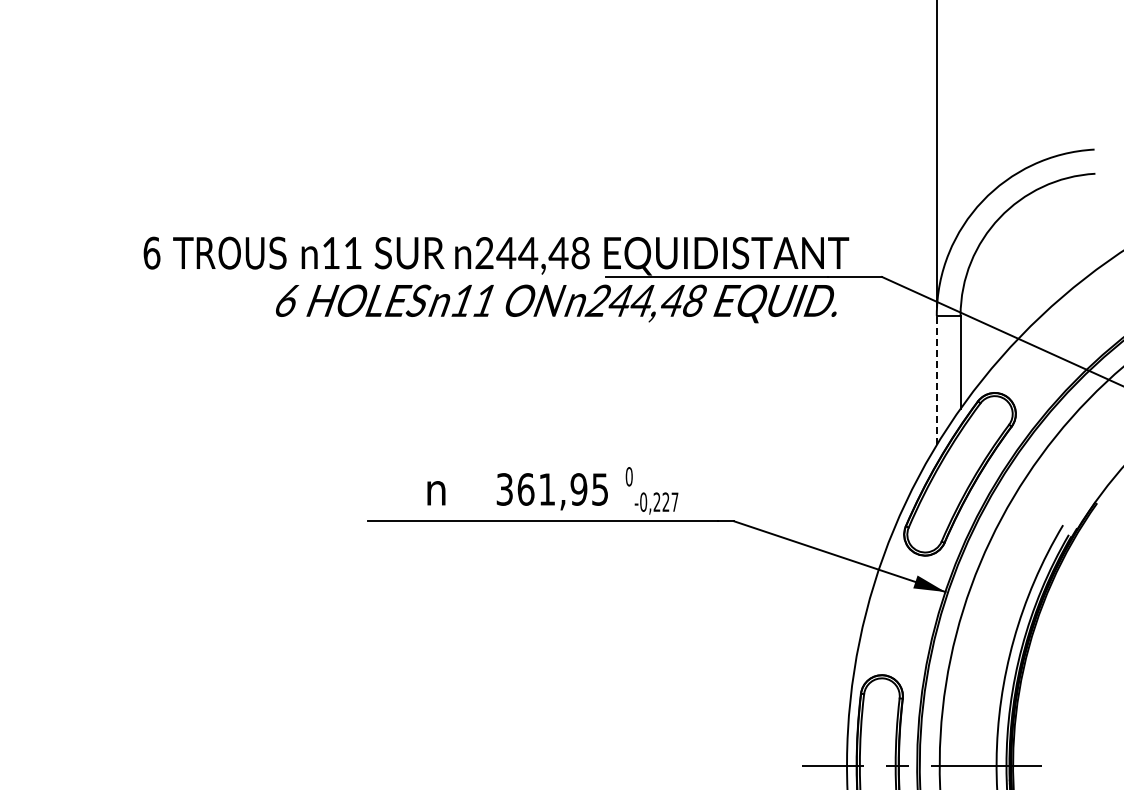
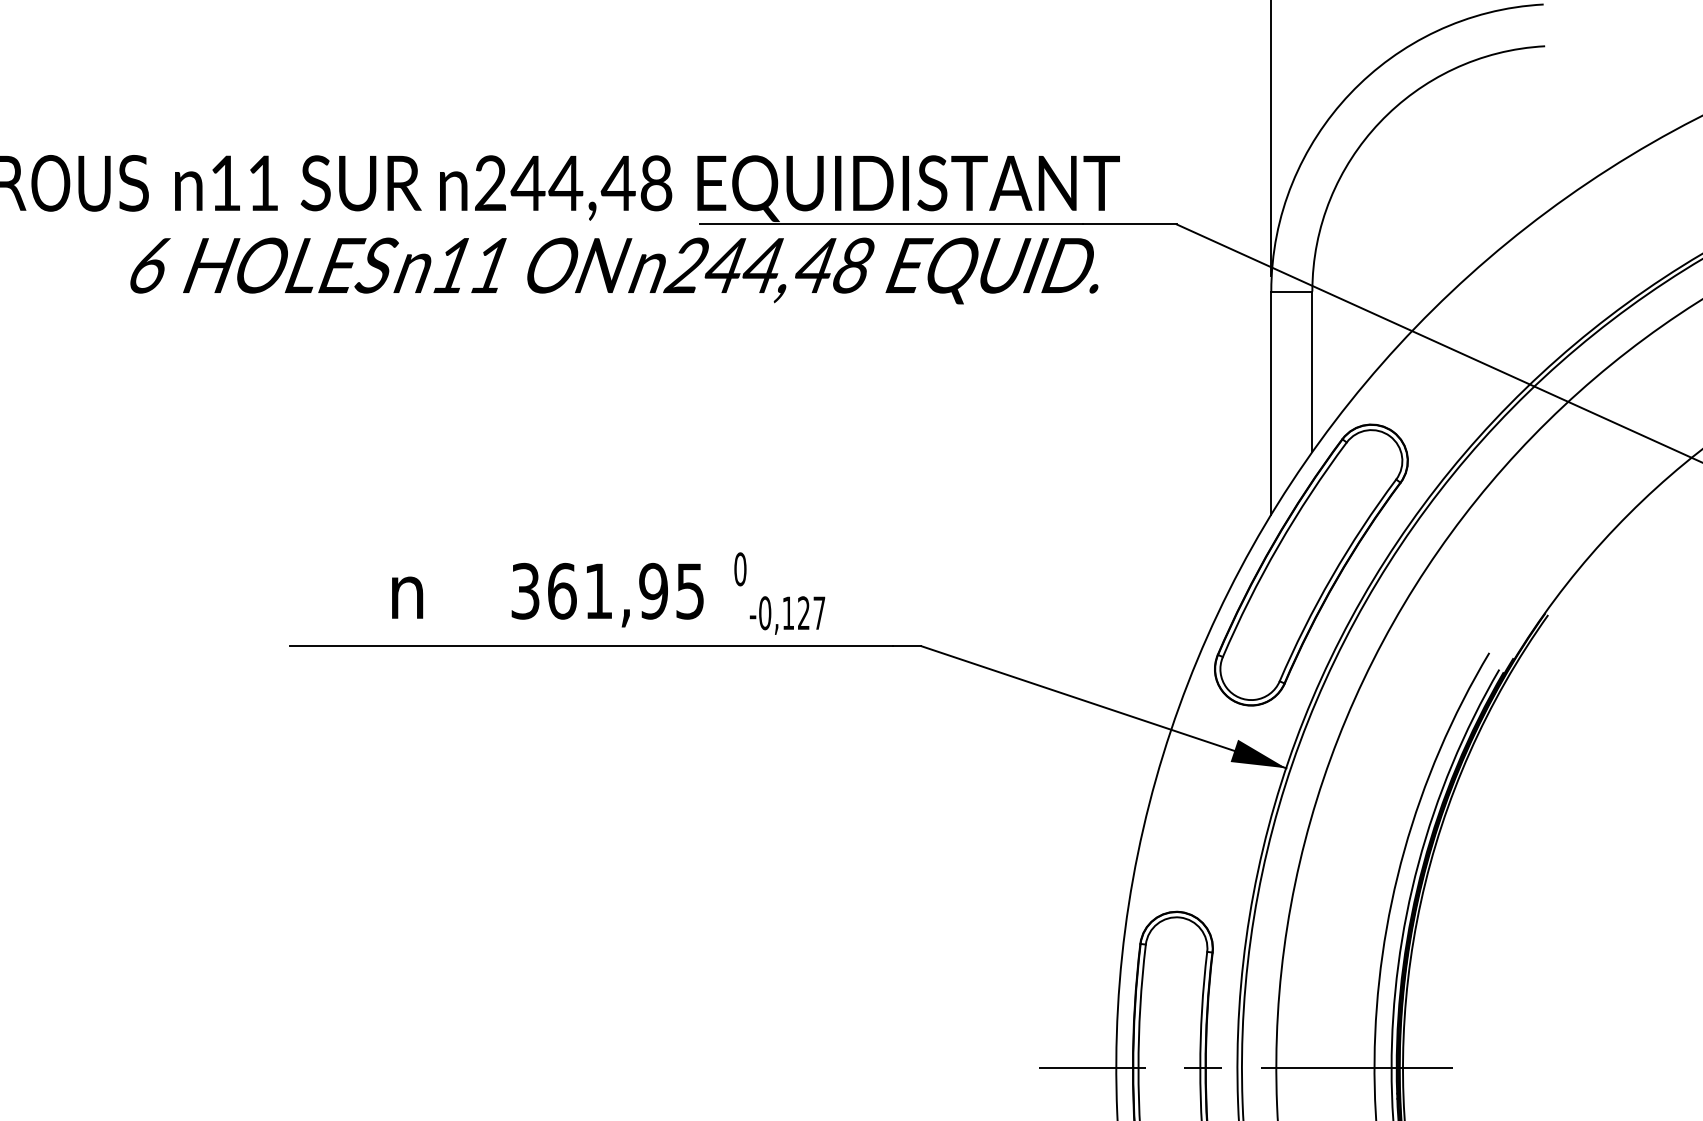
line: (936, 380) -> (1270, 403), dashed -> solid
text: (656, 501) -> (787, 612), -0,227 -> -0,127

